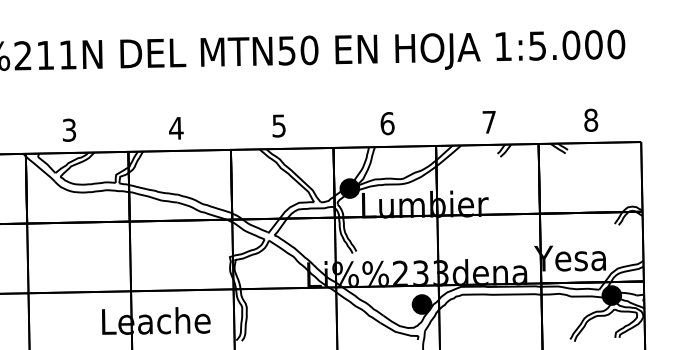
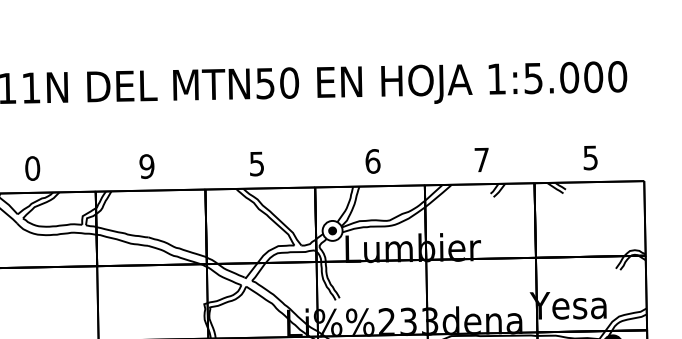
text: (591, 119) -> (591, 157), 8 -> 5
text: (176, 128) -> (147, 166), 4 -> 9
text: (69, 129) -> (32, 167), 3 -> 0
fill: (349, 188) -> (332, 230), removed

